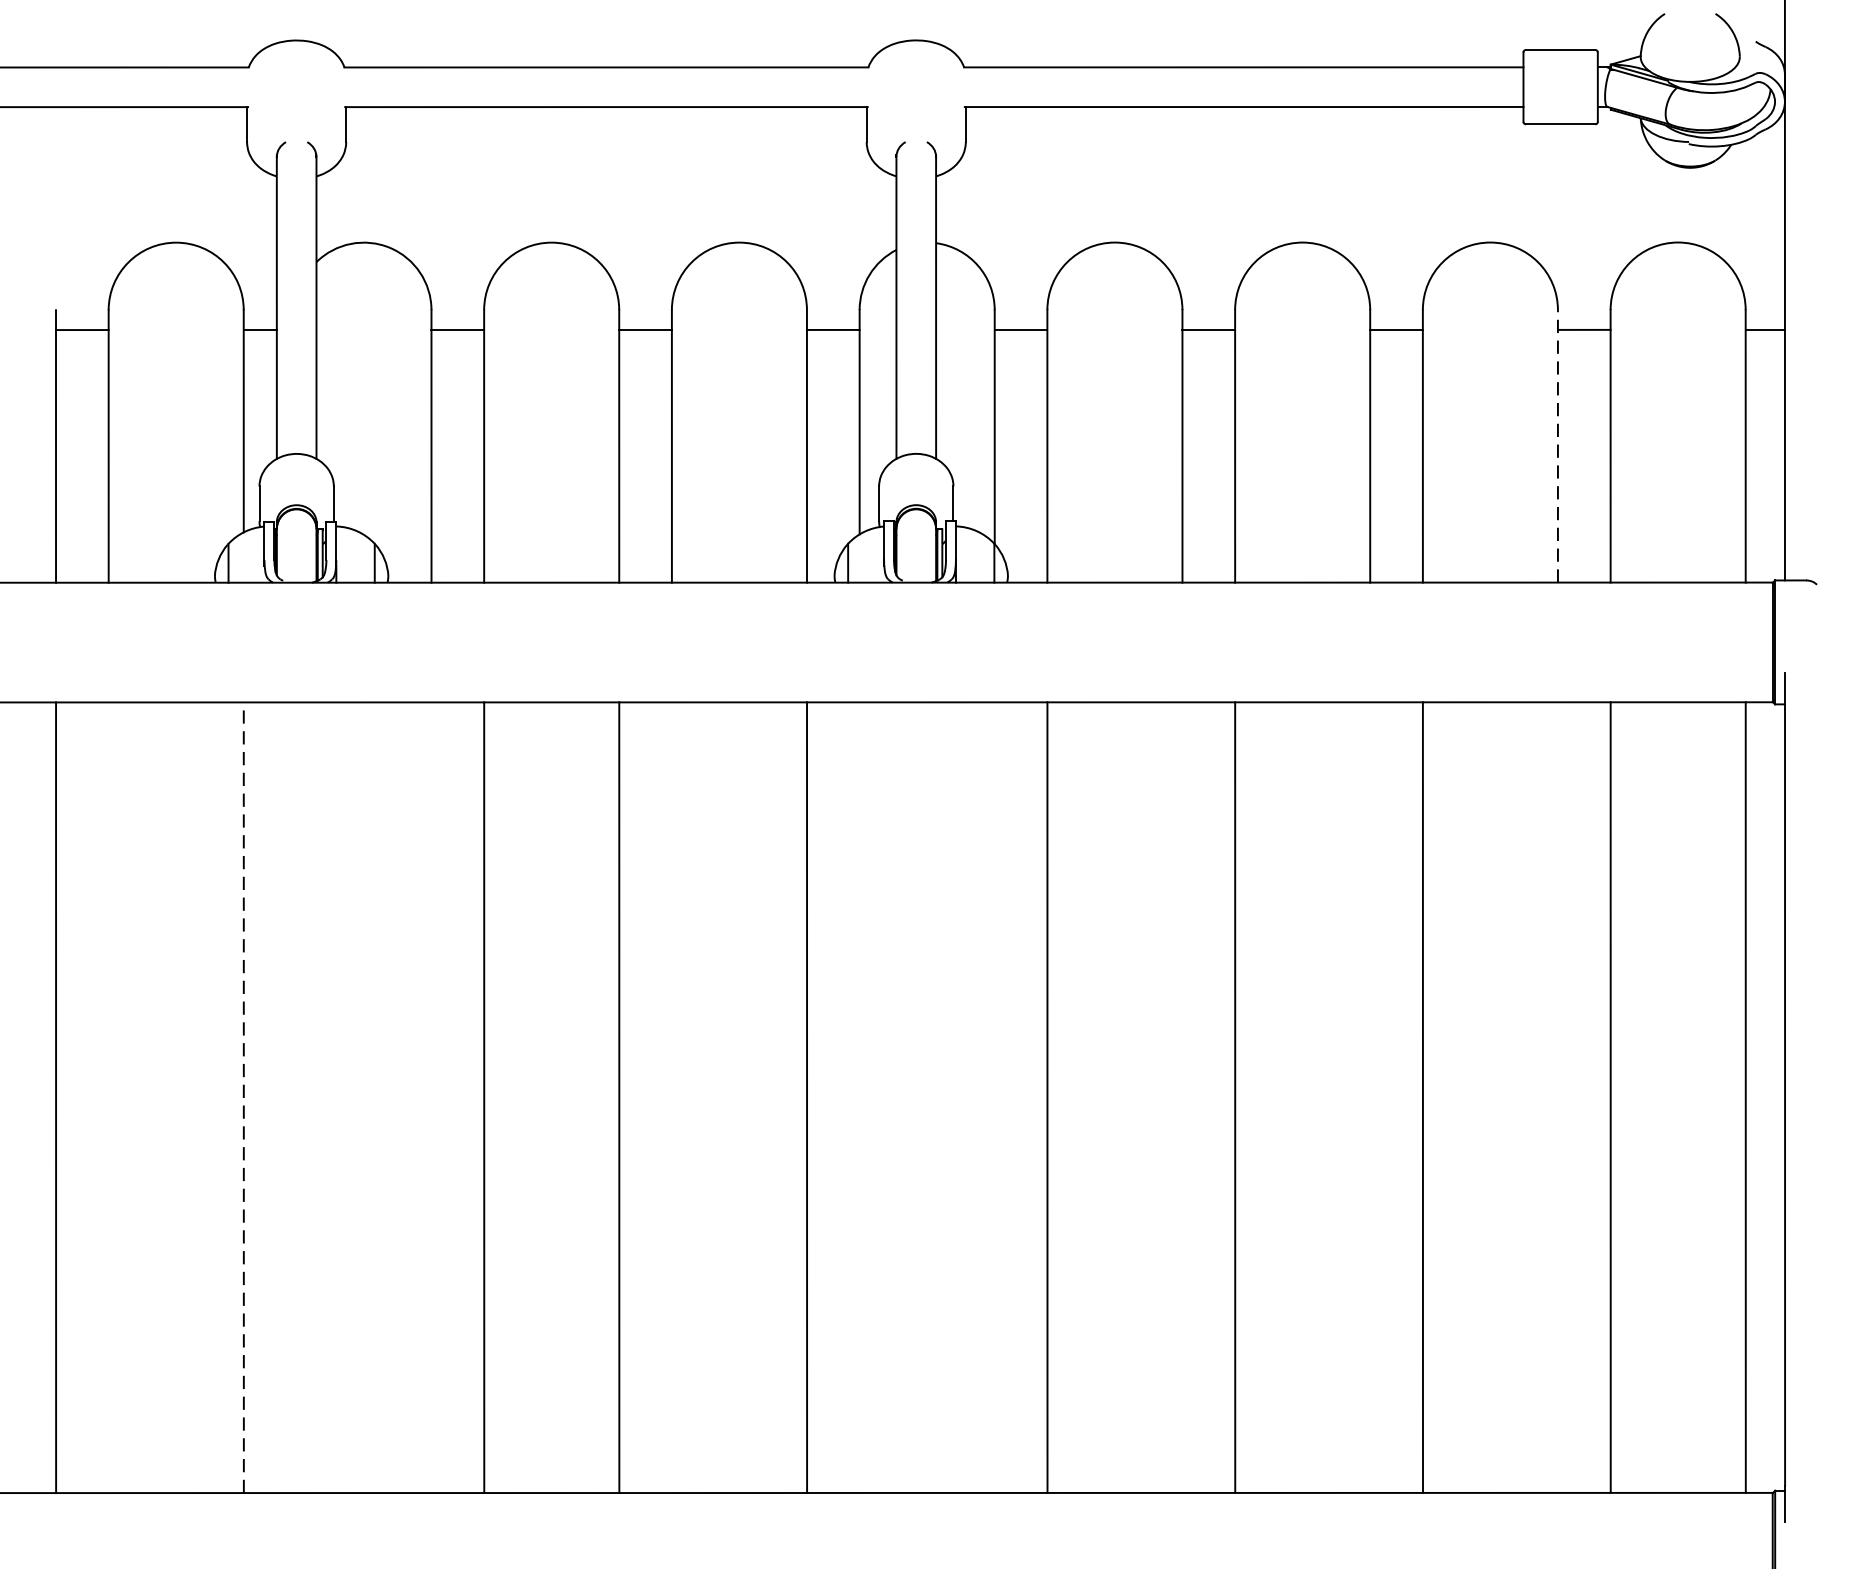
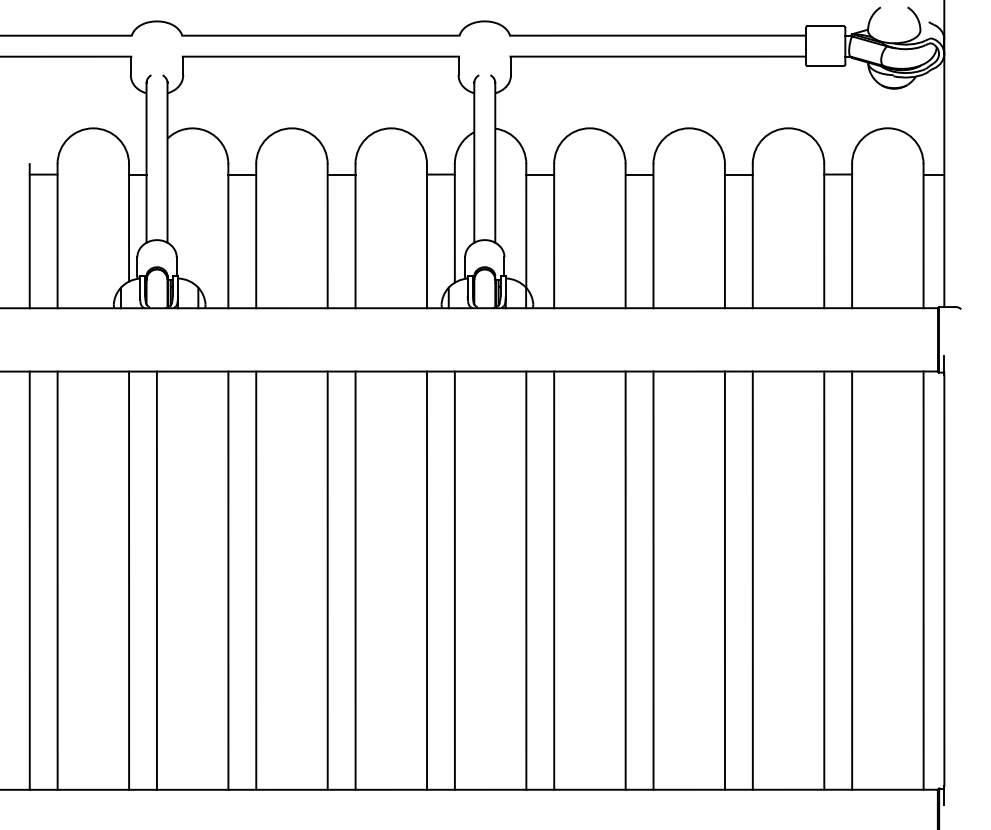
line: (1558, 445) -> (824, 235), dashed -> solid
line: (108, 1097) -> (57, 580), added
line: (244, 1097) -> (129, 580), dashed -> solid
line: (295, 1097) -> (156, 580), added
line: (431, 1097) -> (228, 580), added
line: (671, 1097) -> (355, 580), added
line: (858, 1097) -> (454, 580), added
line: (995, 1097) -> (526, 580), added
line: (1182, 1097) -> (625, 580), added
line: (1369, 1097) -> (724, 580), added
line: (1558, 1097) -> (824, 580), added

